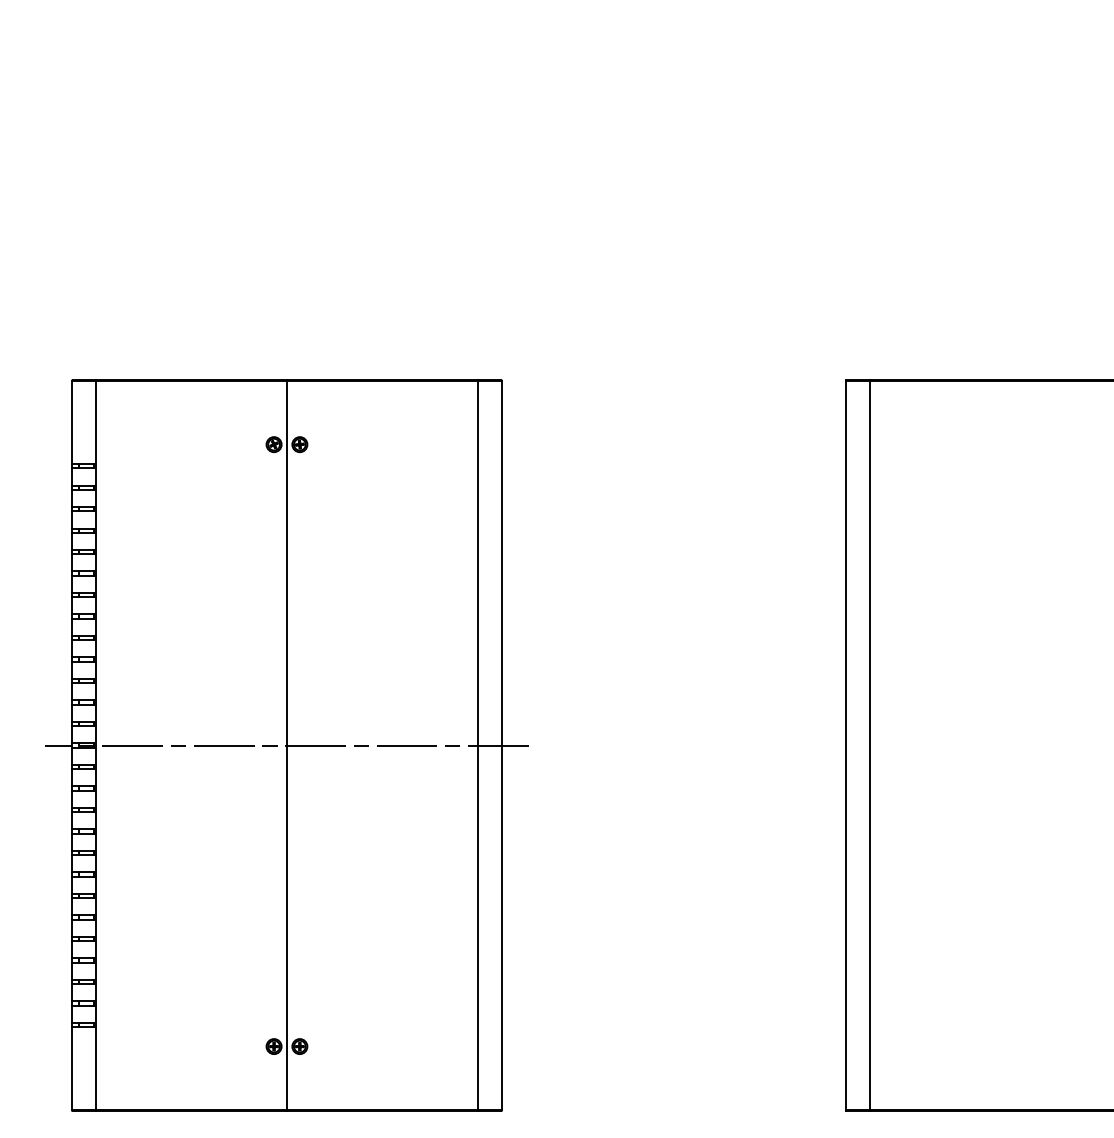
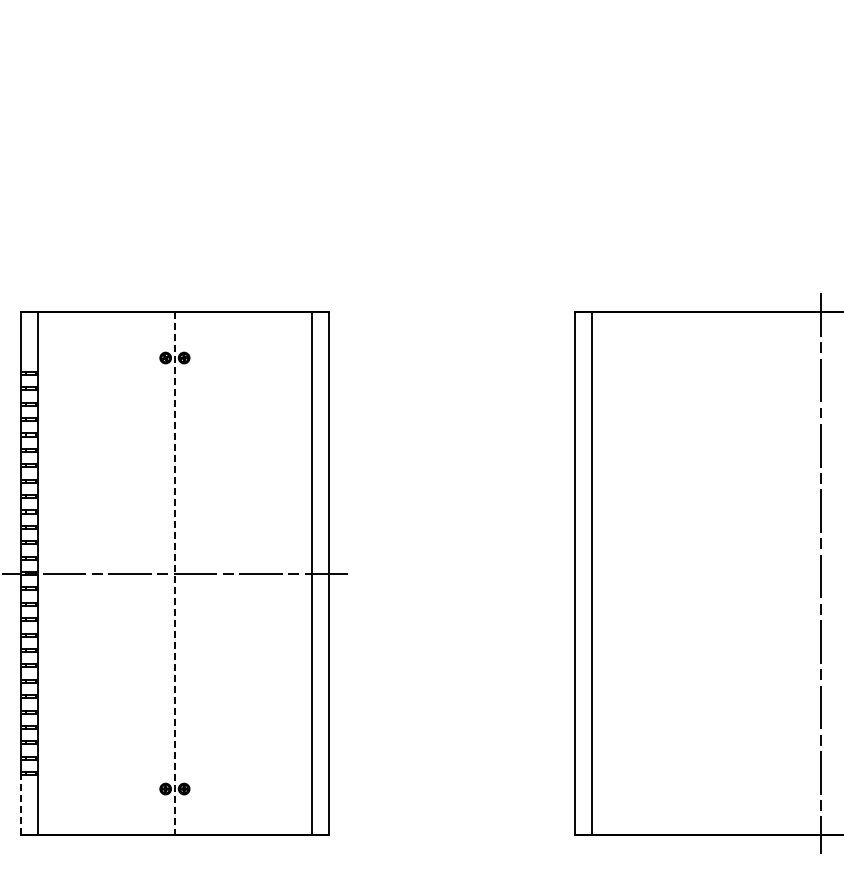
line: (286, 746) -> (174, 574), solid -> dashed
line: (71, 1069) -> (20, 805), solid -> dashed

